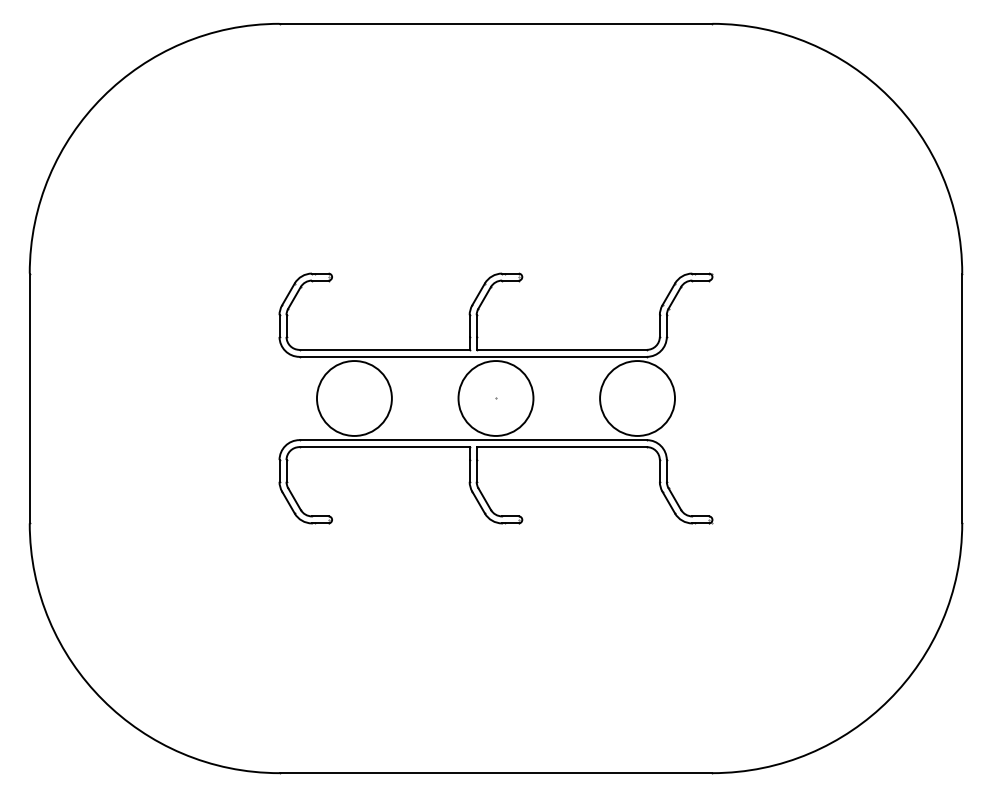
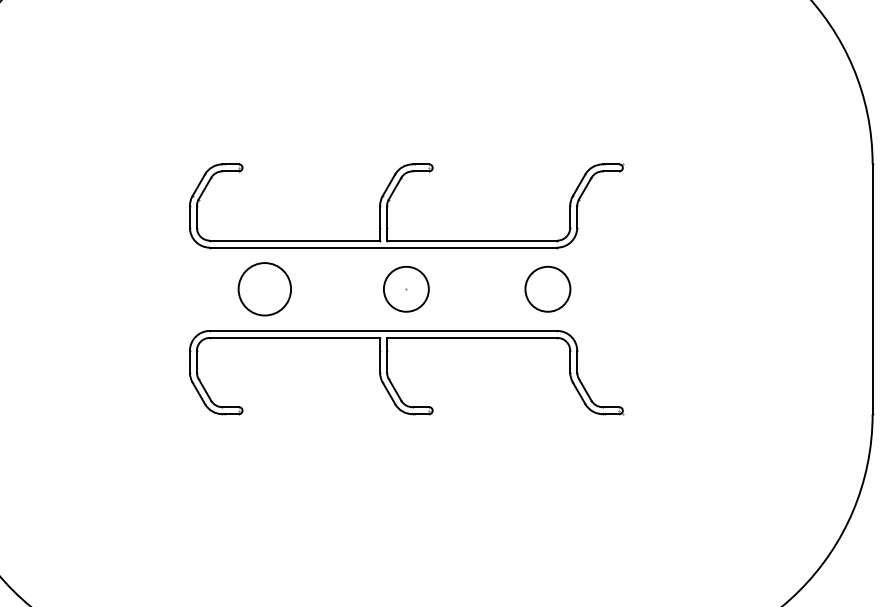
circle: (354, 398) -> (264, 289), size x0.7
circle: (495, 398) -> (405, 289), size x0.6
circle: (637, 398) -> (547, 289), size x0.6

